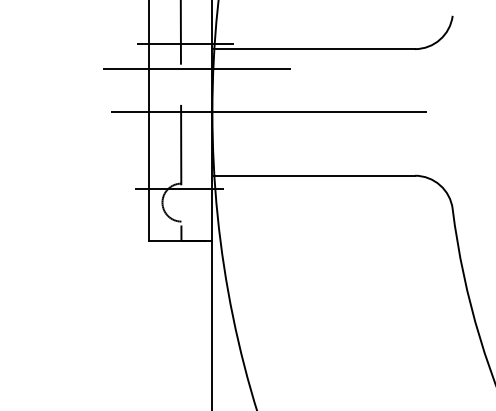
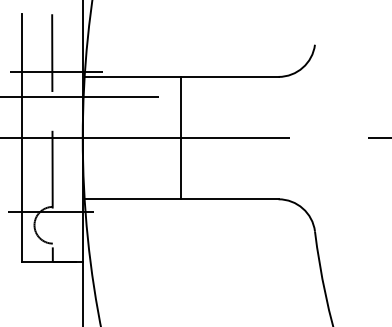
line: (313, 112) -> (180, 138), added

